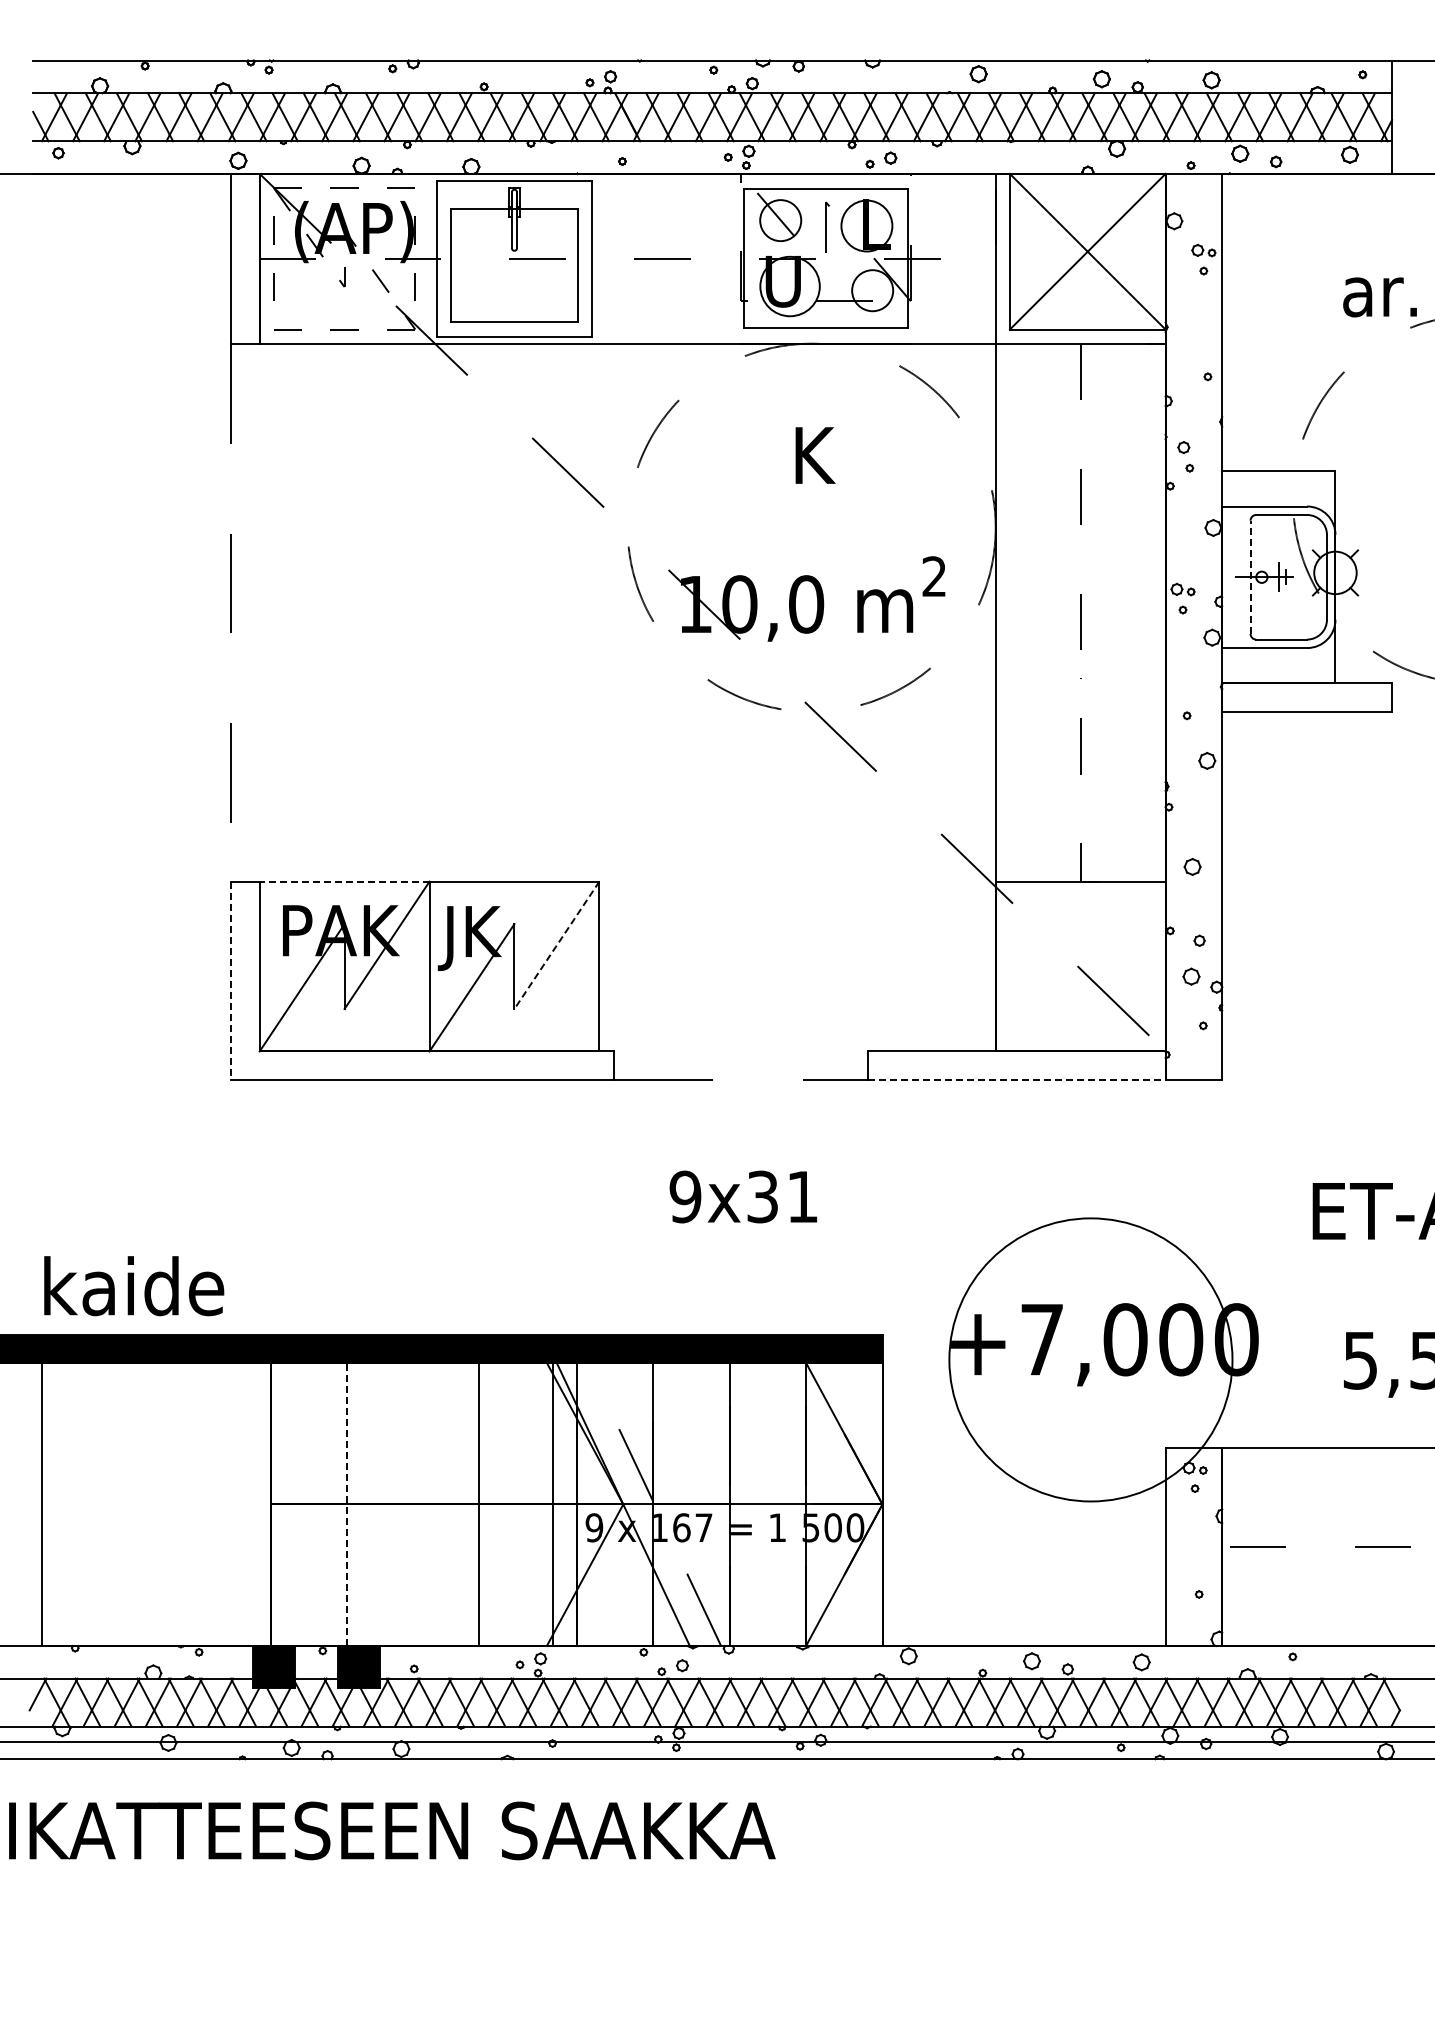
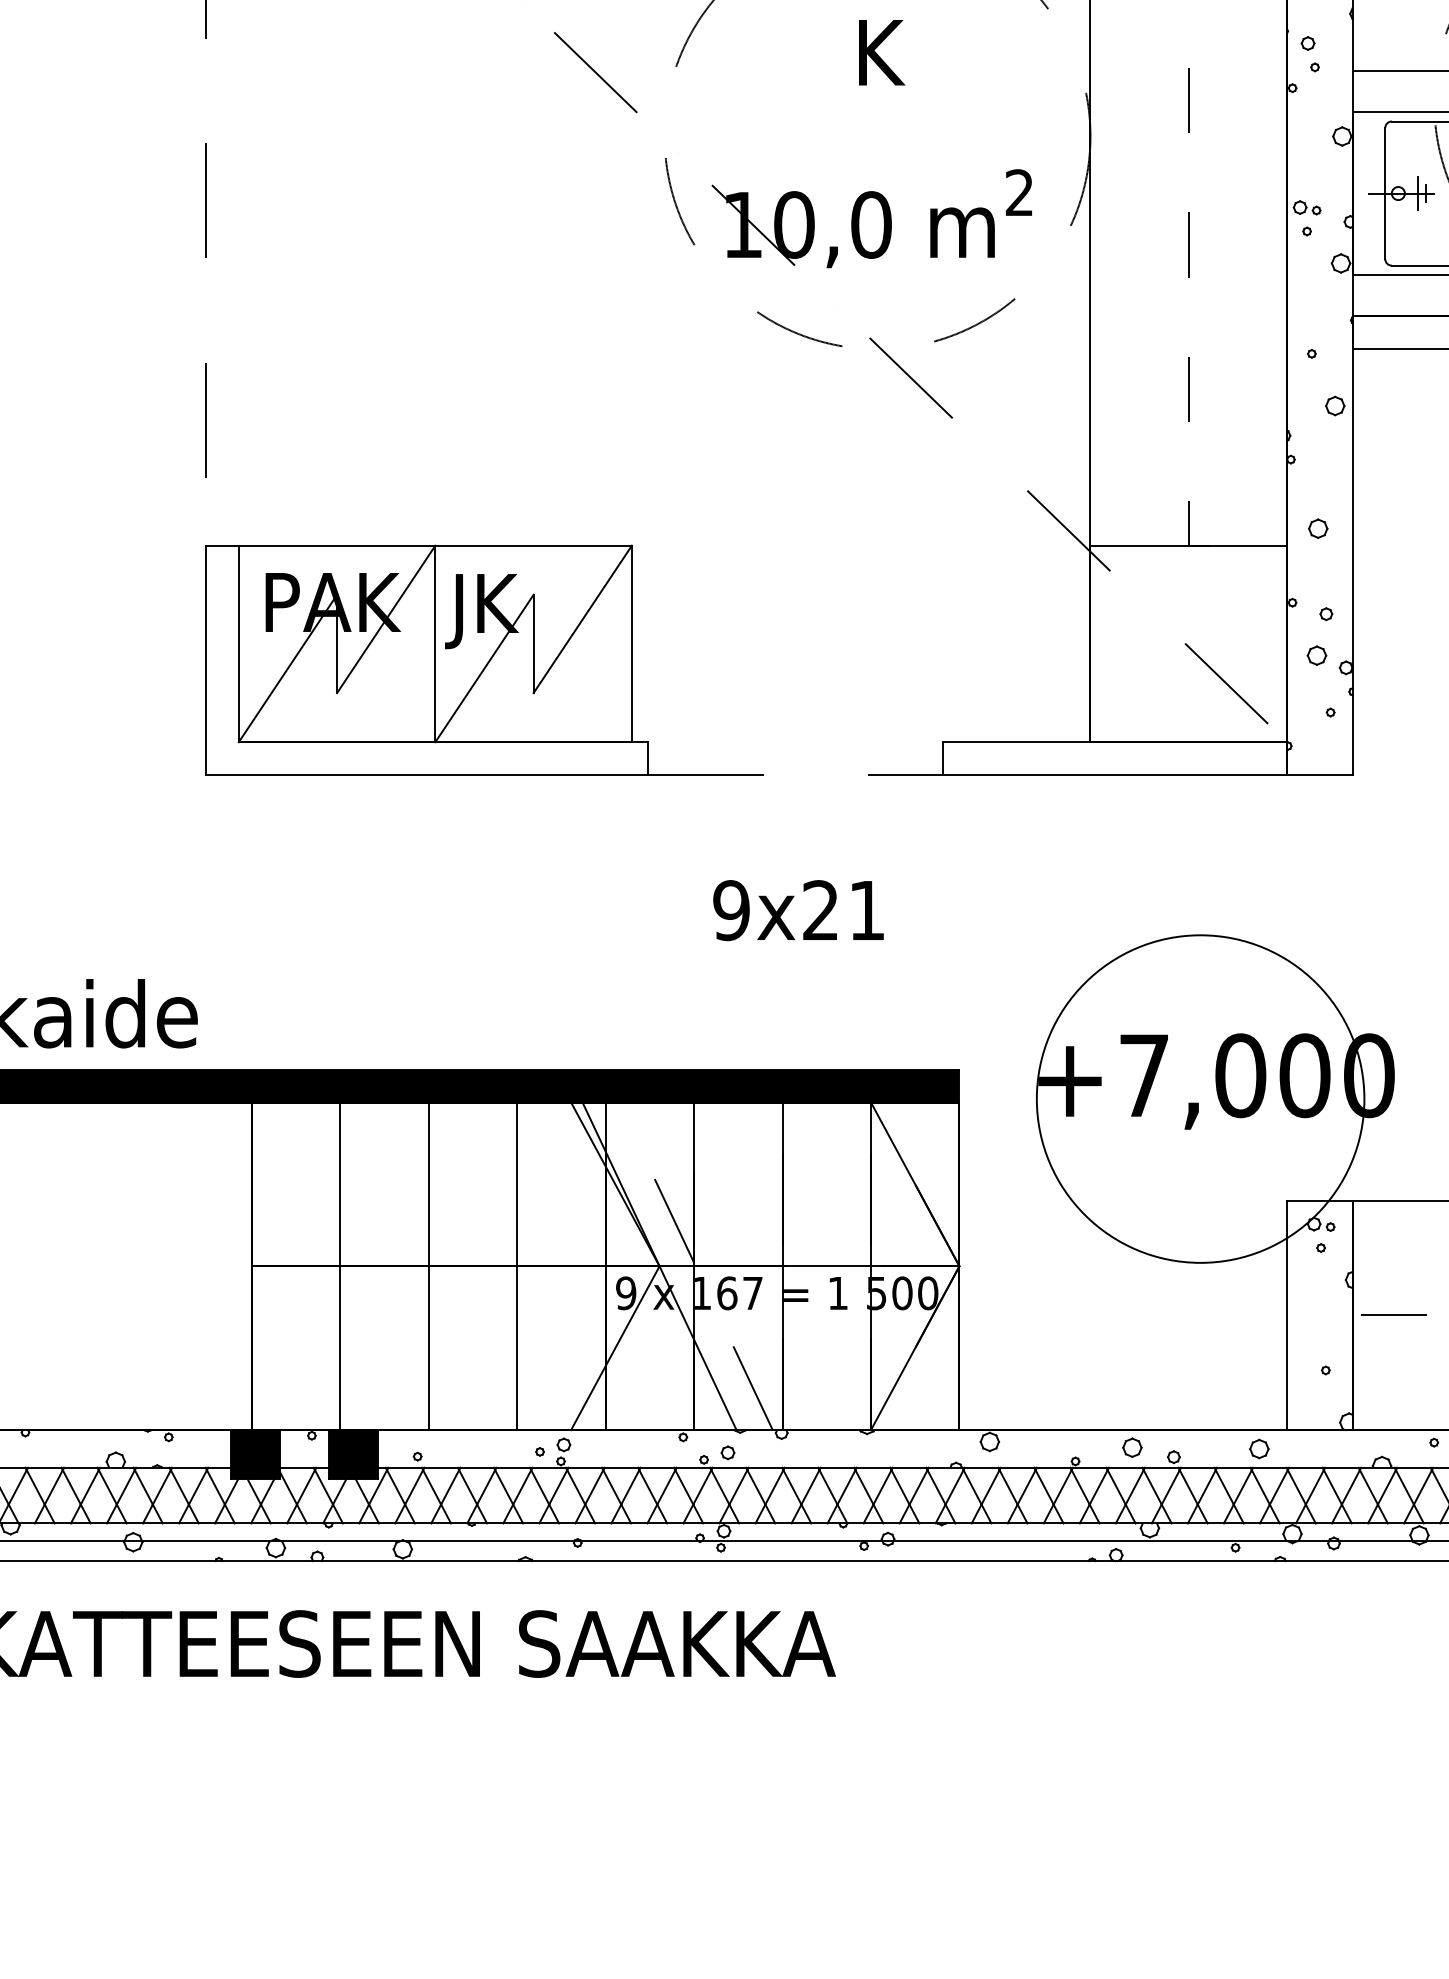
line: (1250, 577) -> (1385, 193), dashed -> solid
line: (344, 881) -> (336, 545), dashed -> solid
line: (556, 945) -> (582, 619), dashed -> solid
line: (231, 981) -> (206, 661), dashed -> solid
line: (1016, 1079) -> (1114, 774), dashed -> solid
text: (762, 1196) -> (820, 910), 9x31 -> 9x21
line: (347, 1504) -> (340, 1266), dashed -> solid
line: (478, 1504) -> (428, 1266), moved
line: (553, 1504) -> (517, 1266), moved

